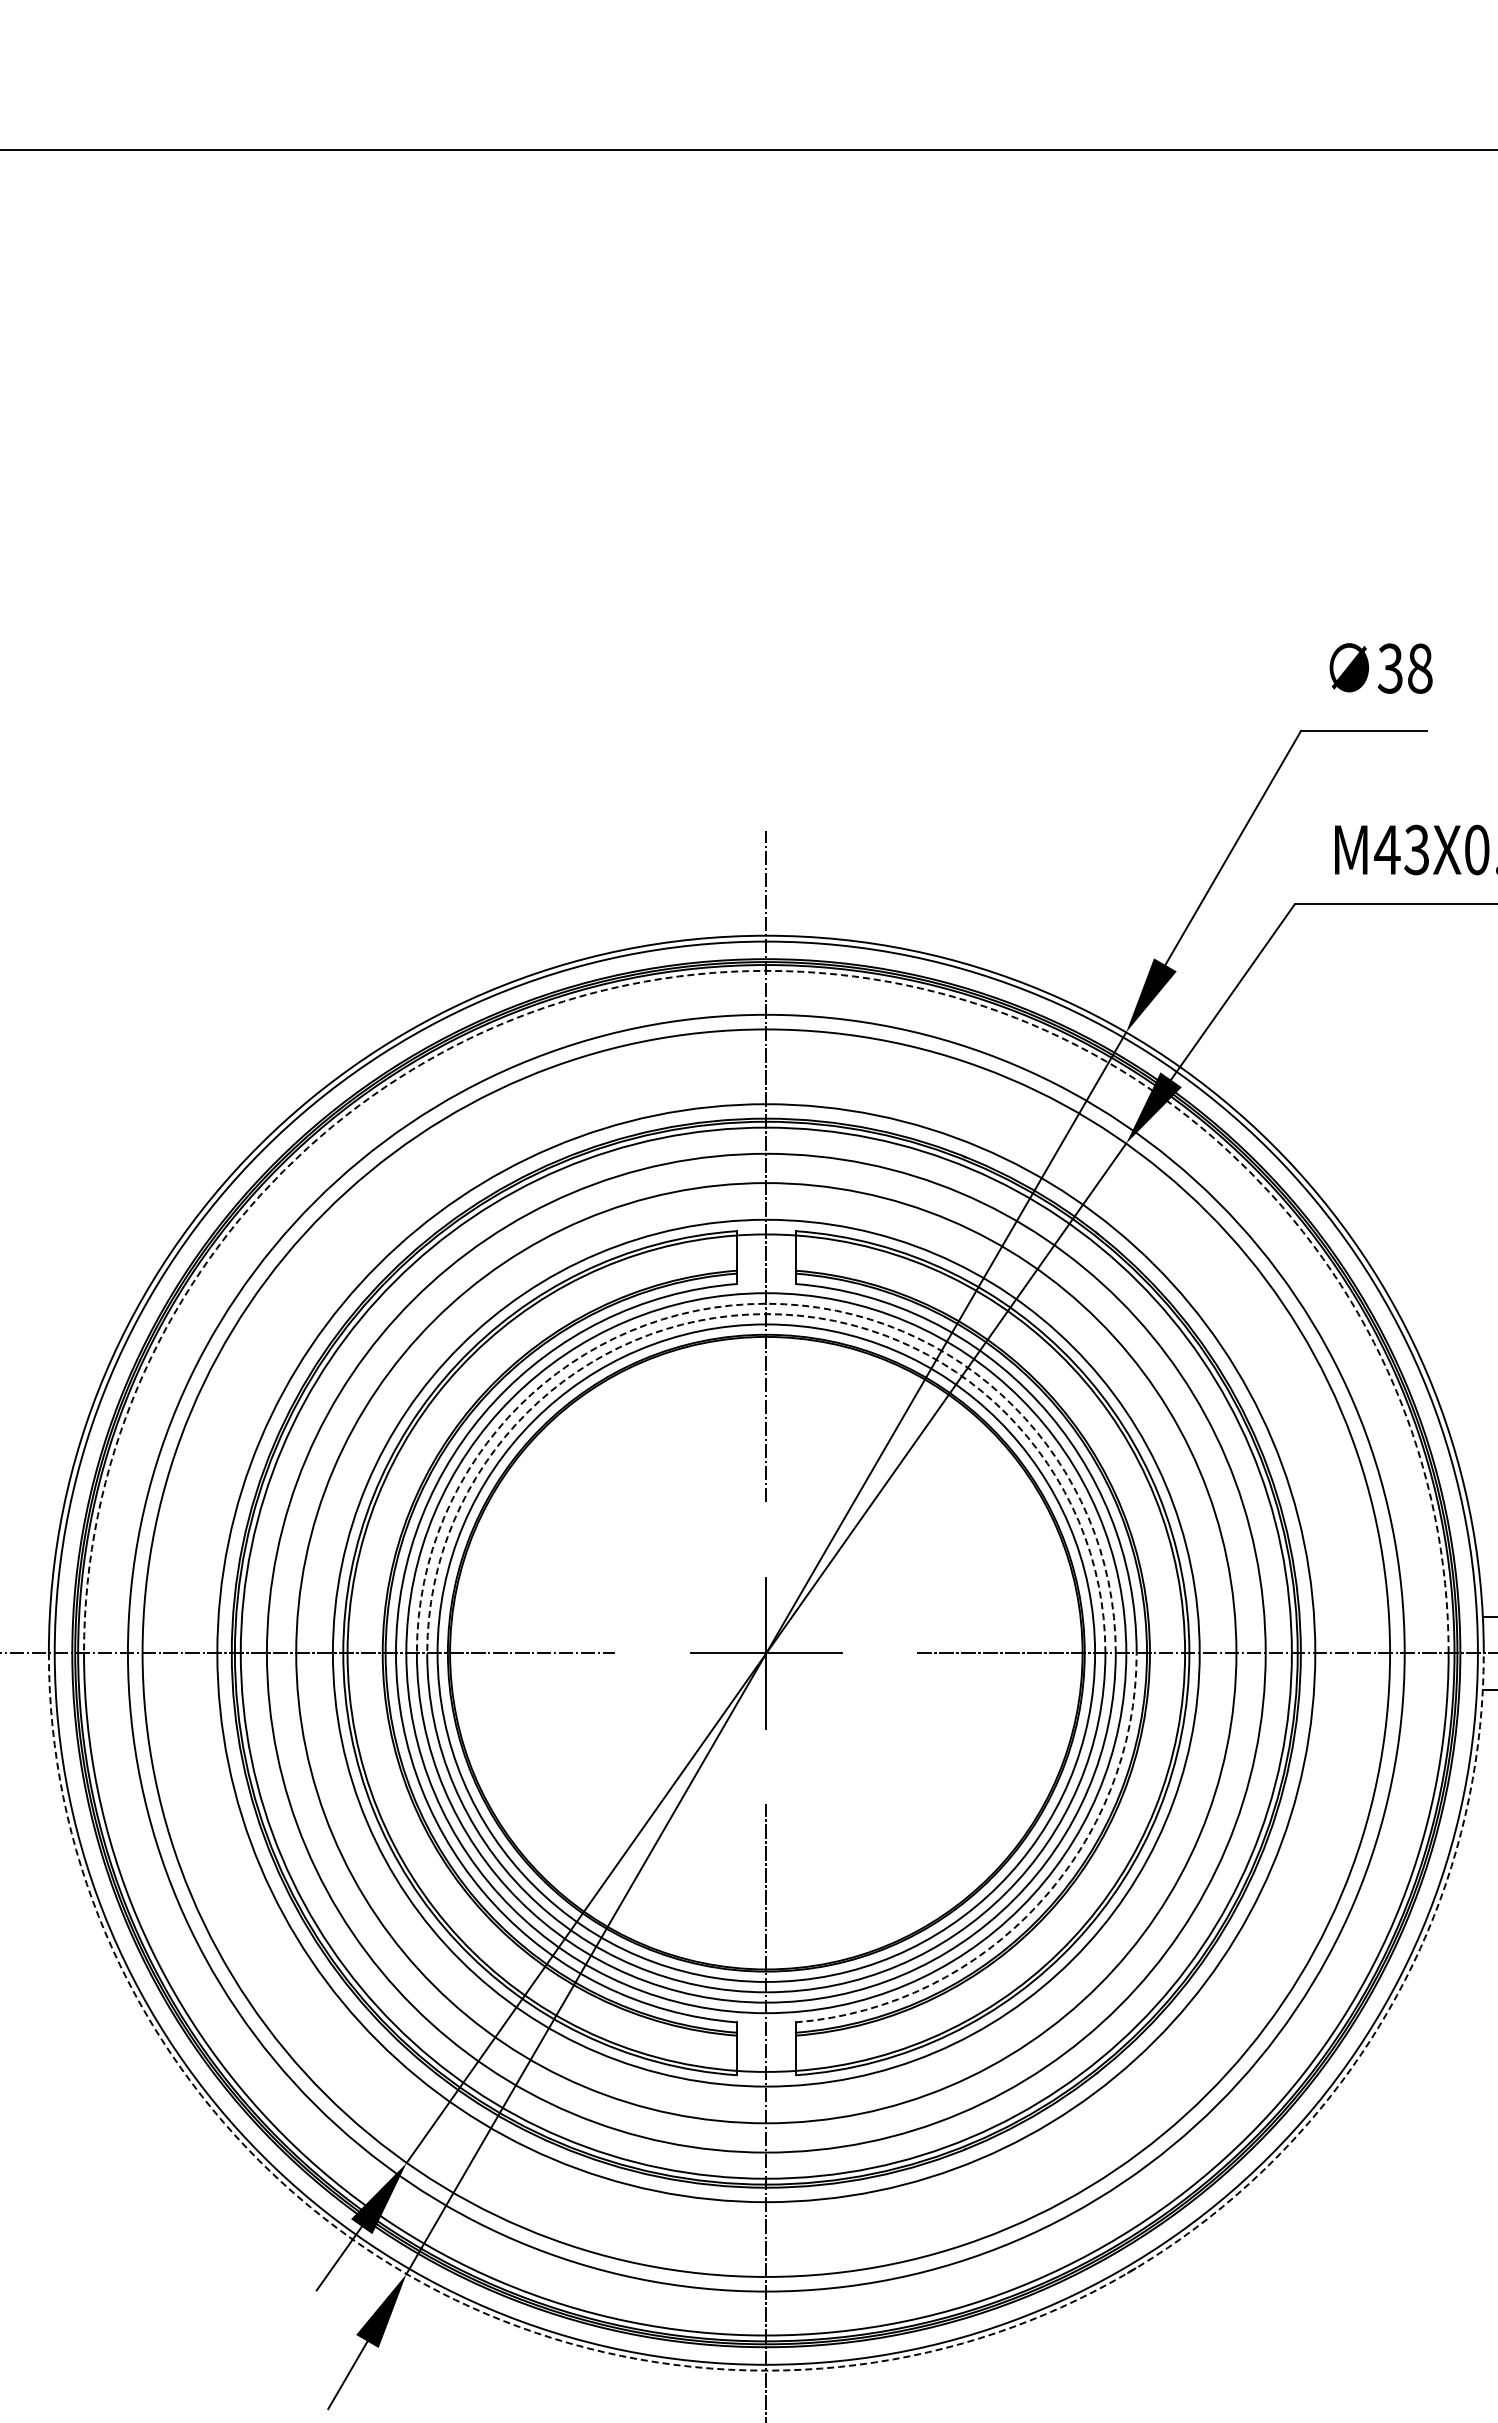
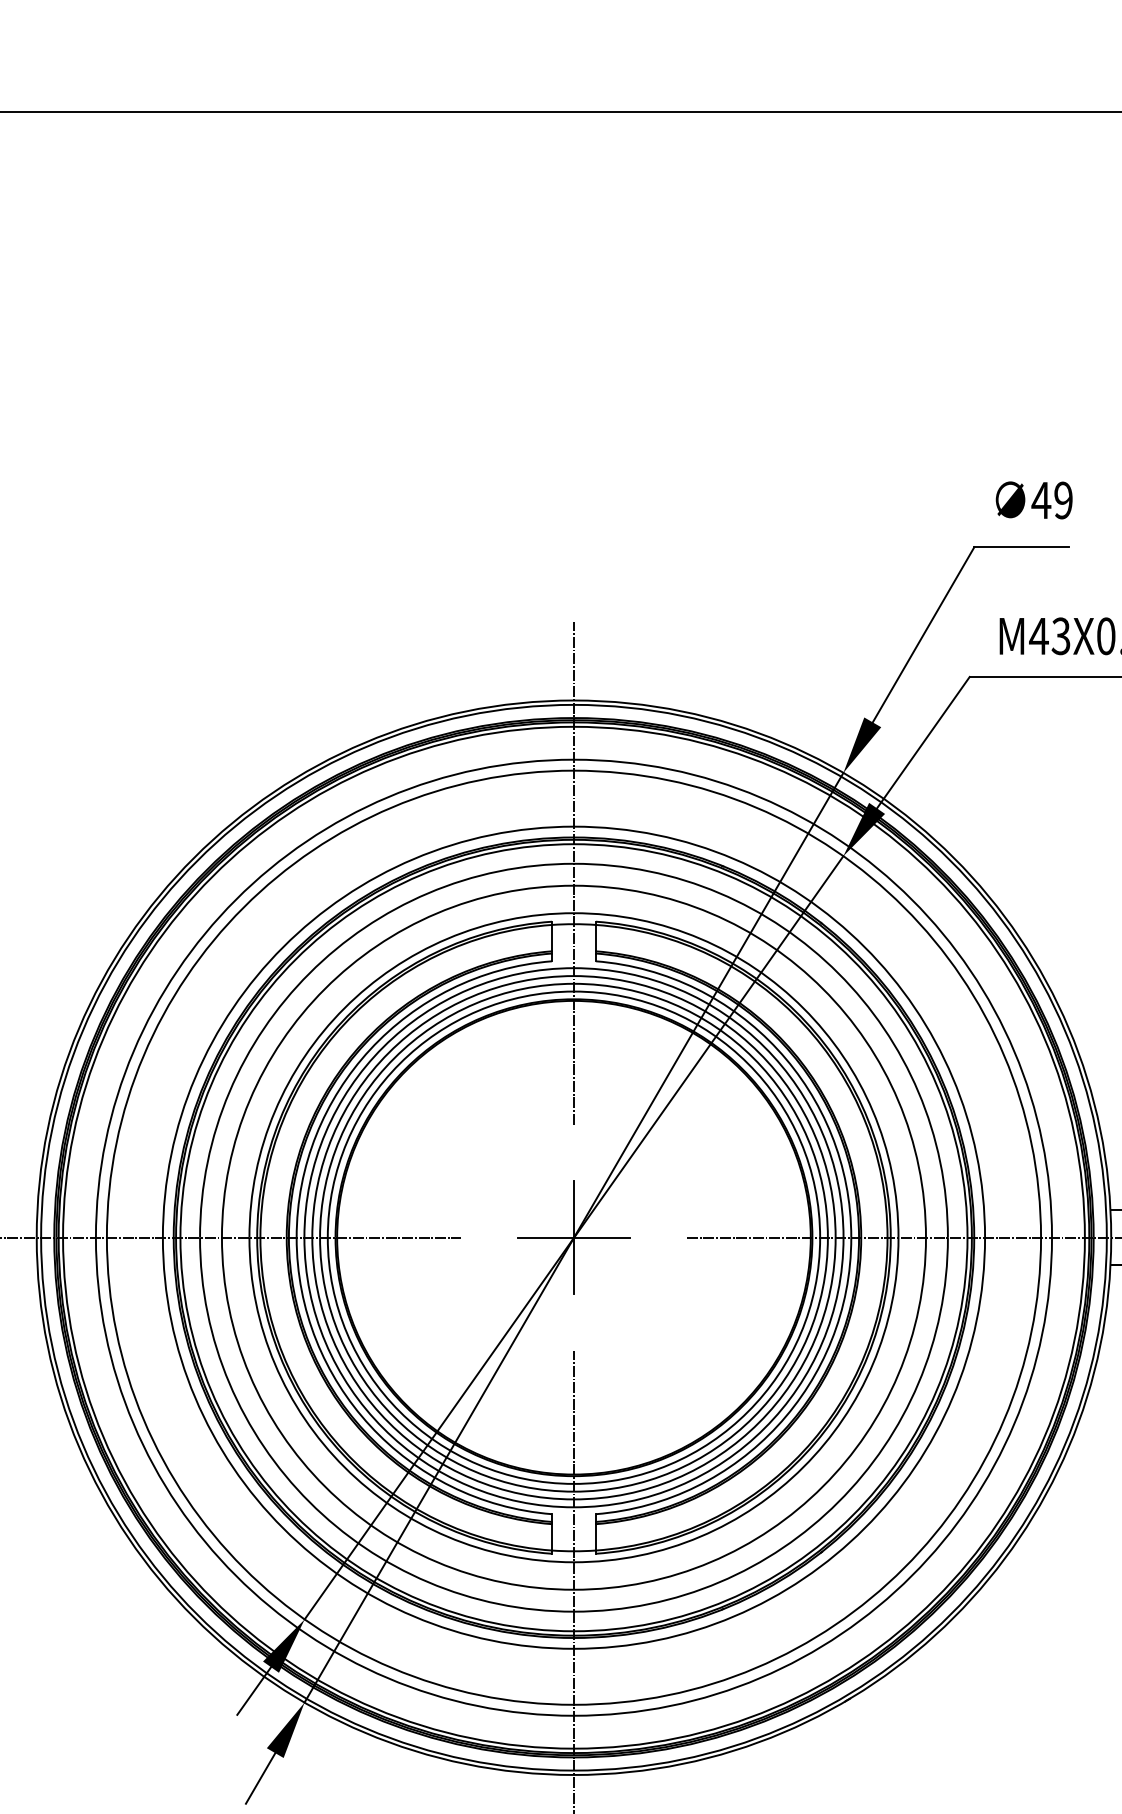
text: (1404, 668) -> (1051, 500), 38 -> 49
arc: (766, 970) -> (574, 726), dashed -> solid
arc: (766, 1303) -> (574, 975), dashed -> solid
arc: (766, 1314) -> (574, 984), dashed -> solid
arc: (1038, 1904) -> (777, 1425), dashed -> solid
arc: (766, 2370) -> (574, 1774), dashed -> solid

